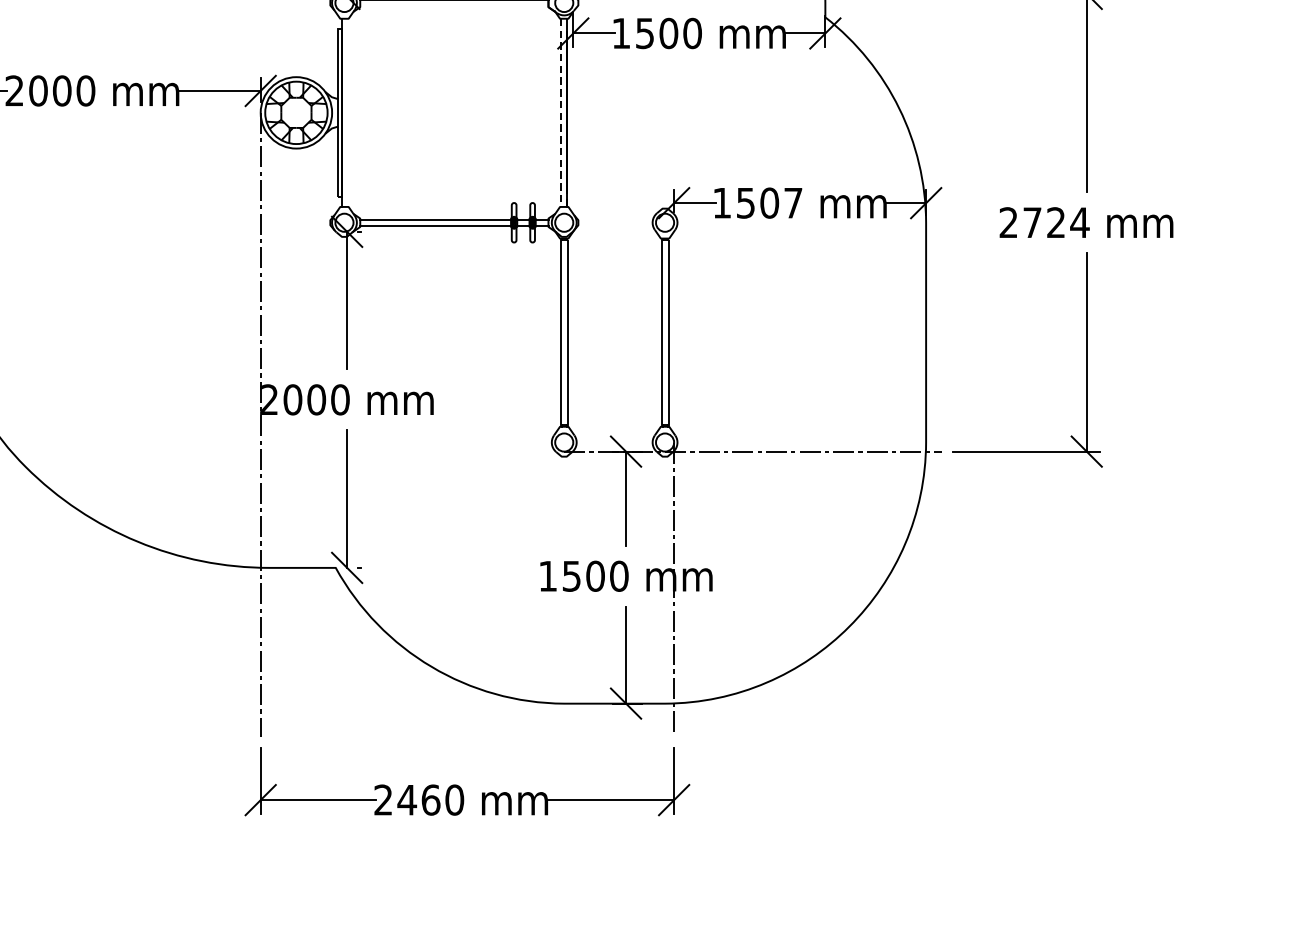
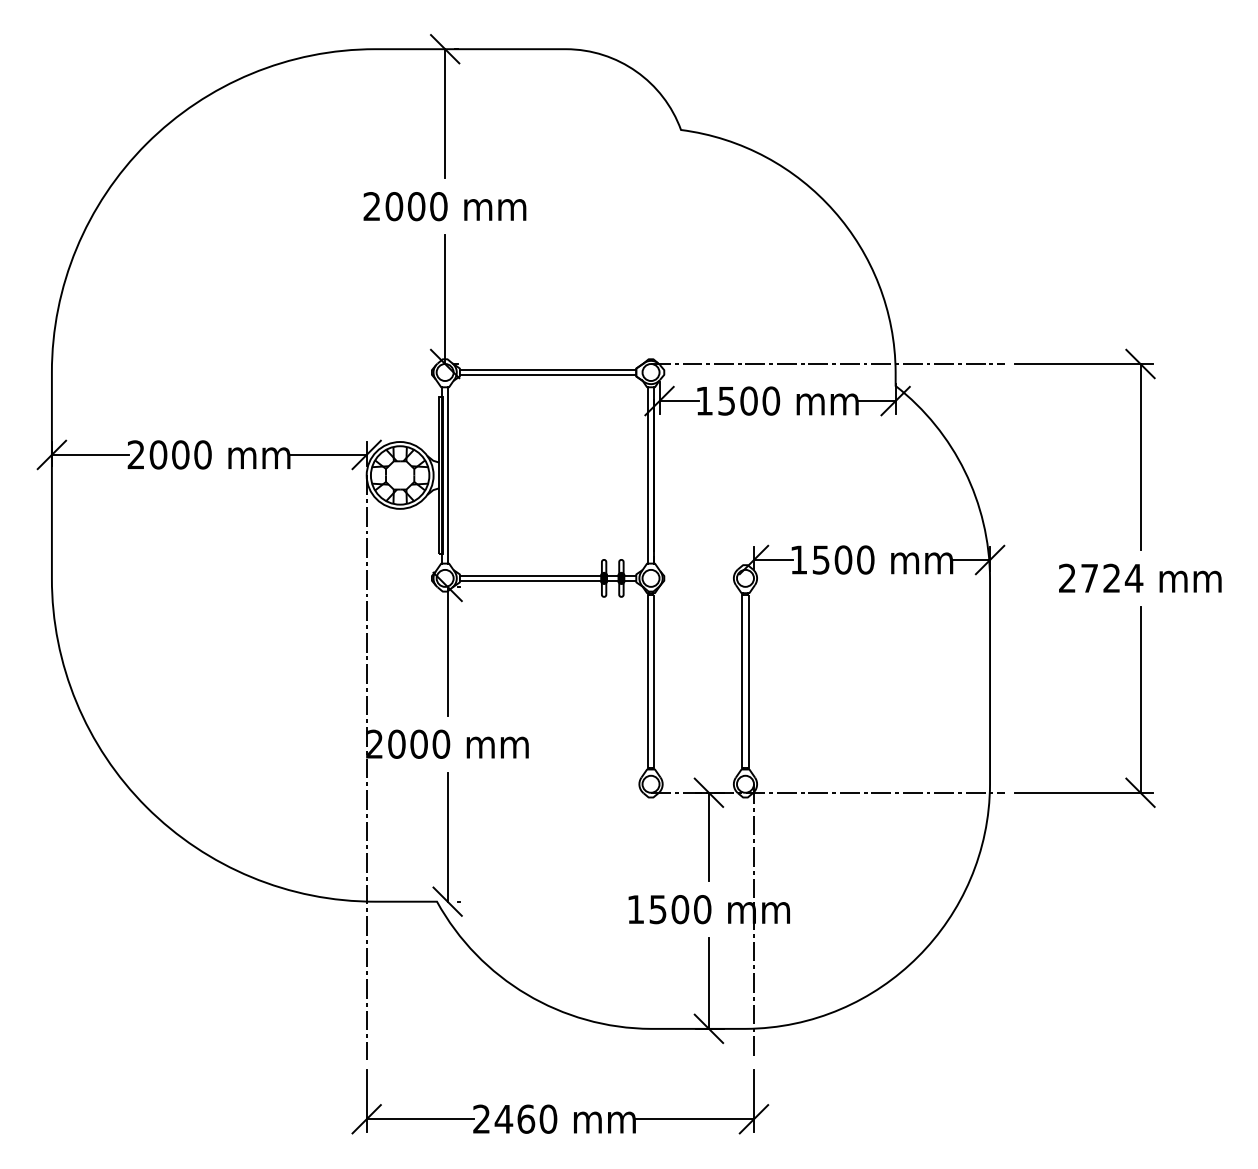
line: (453, 6) -> (547, 375), added
line: (346, 112) -> (447, 475), added
line: (561, 112) -> (648, 475), dashed -> solid
text: (793, 202) -> (865, 559), 1507 -> 1500

